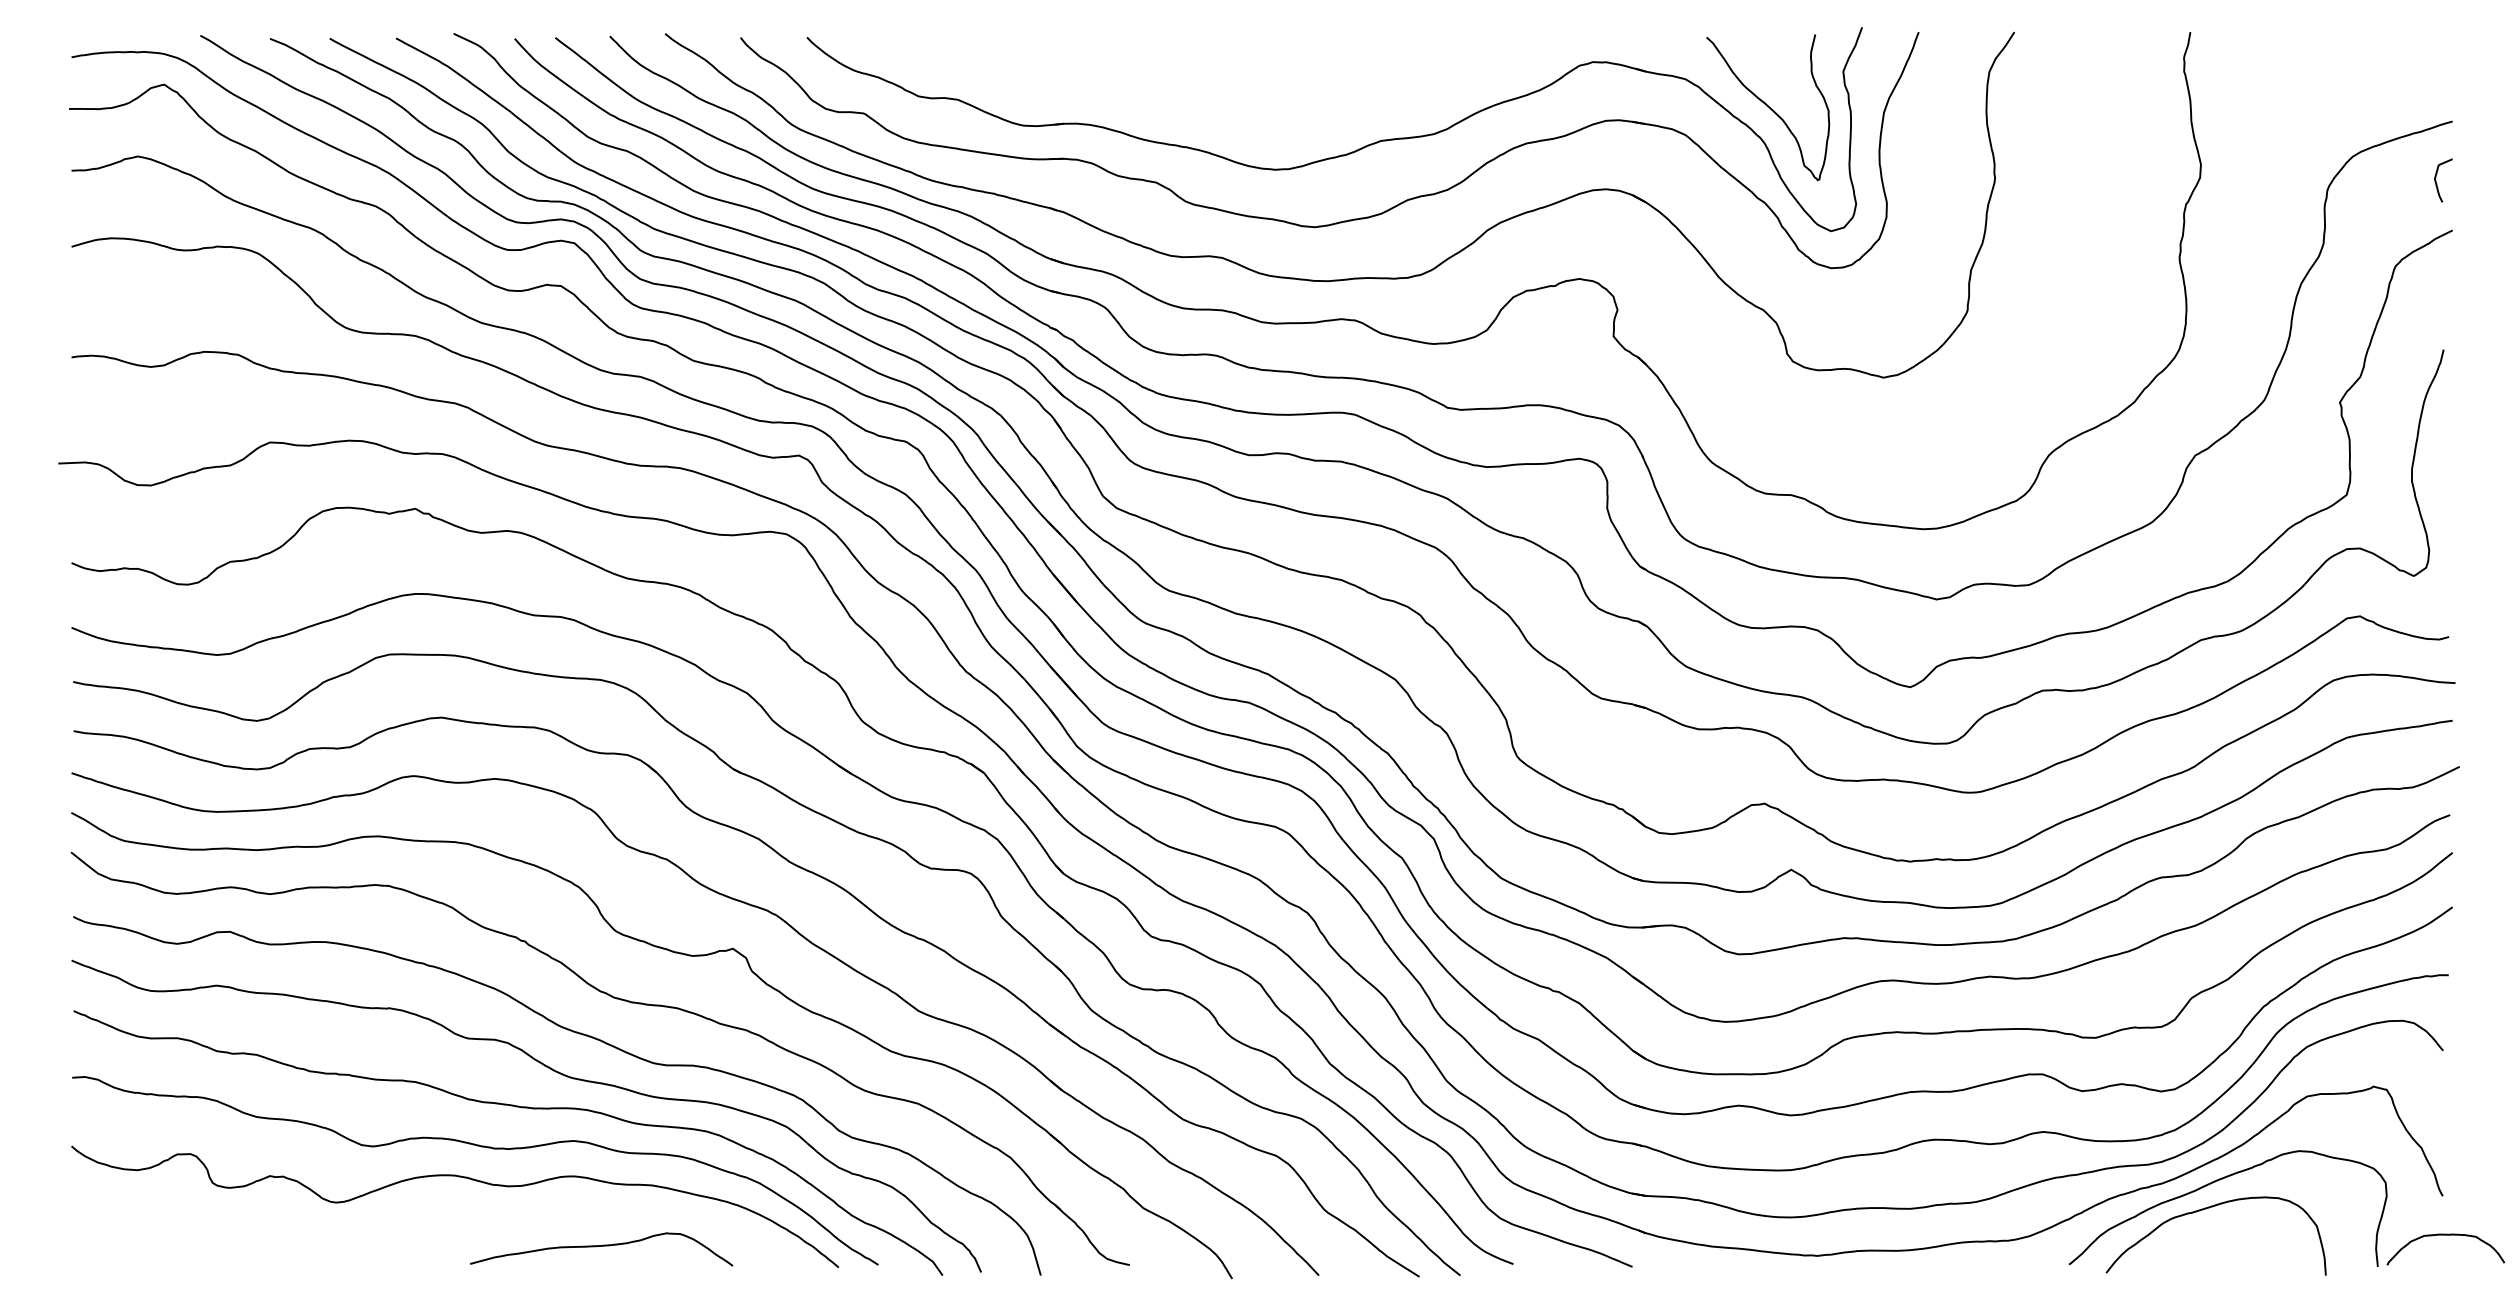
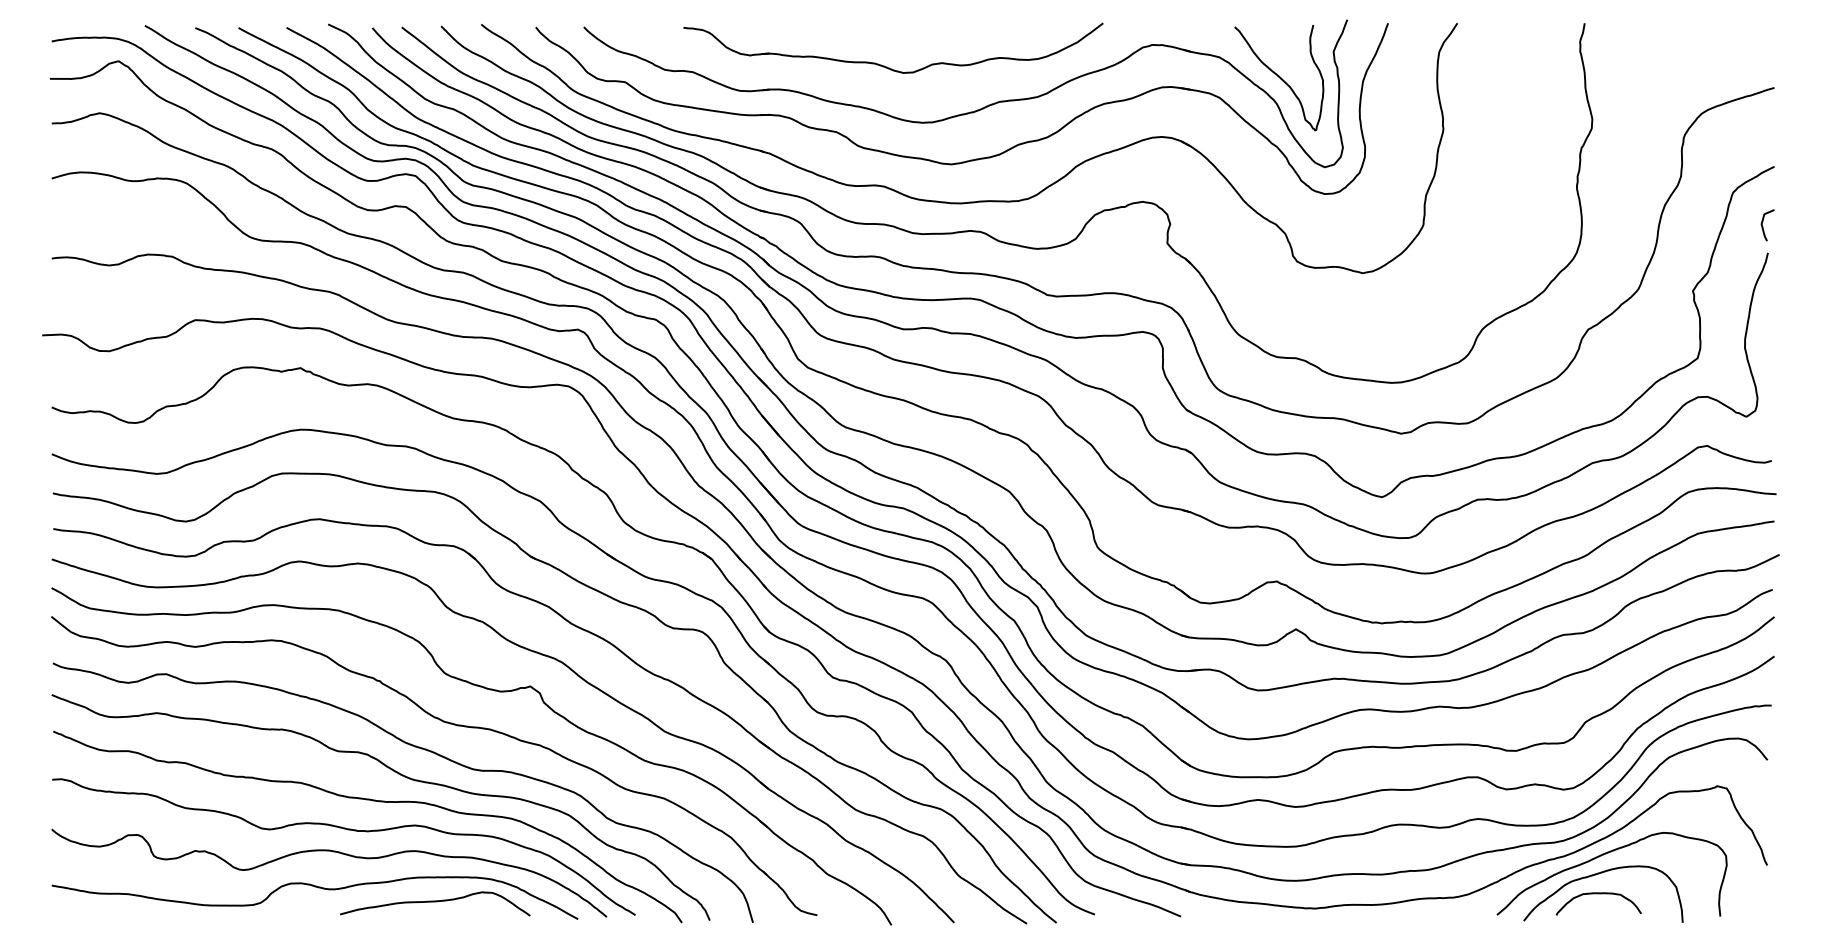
part: (1226, 92) -> (887, 66), added
curve: (2436, 180) -> (1762, 225), moved
curve: (439, 1227) -> (317, 888), added
curve: (2445, 1235) -> (1598, 893), moved

